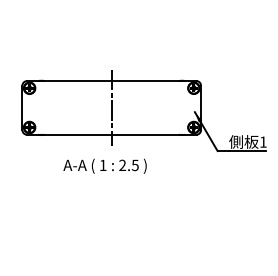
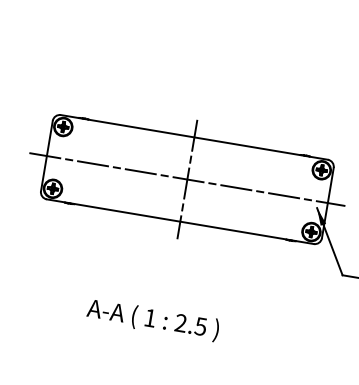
line: (111, 107) -> (187, 178), added
text: (104, 165) -> (152, 318), moved

